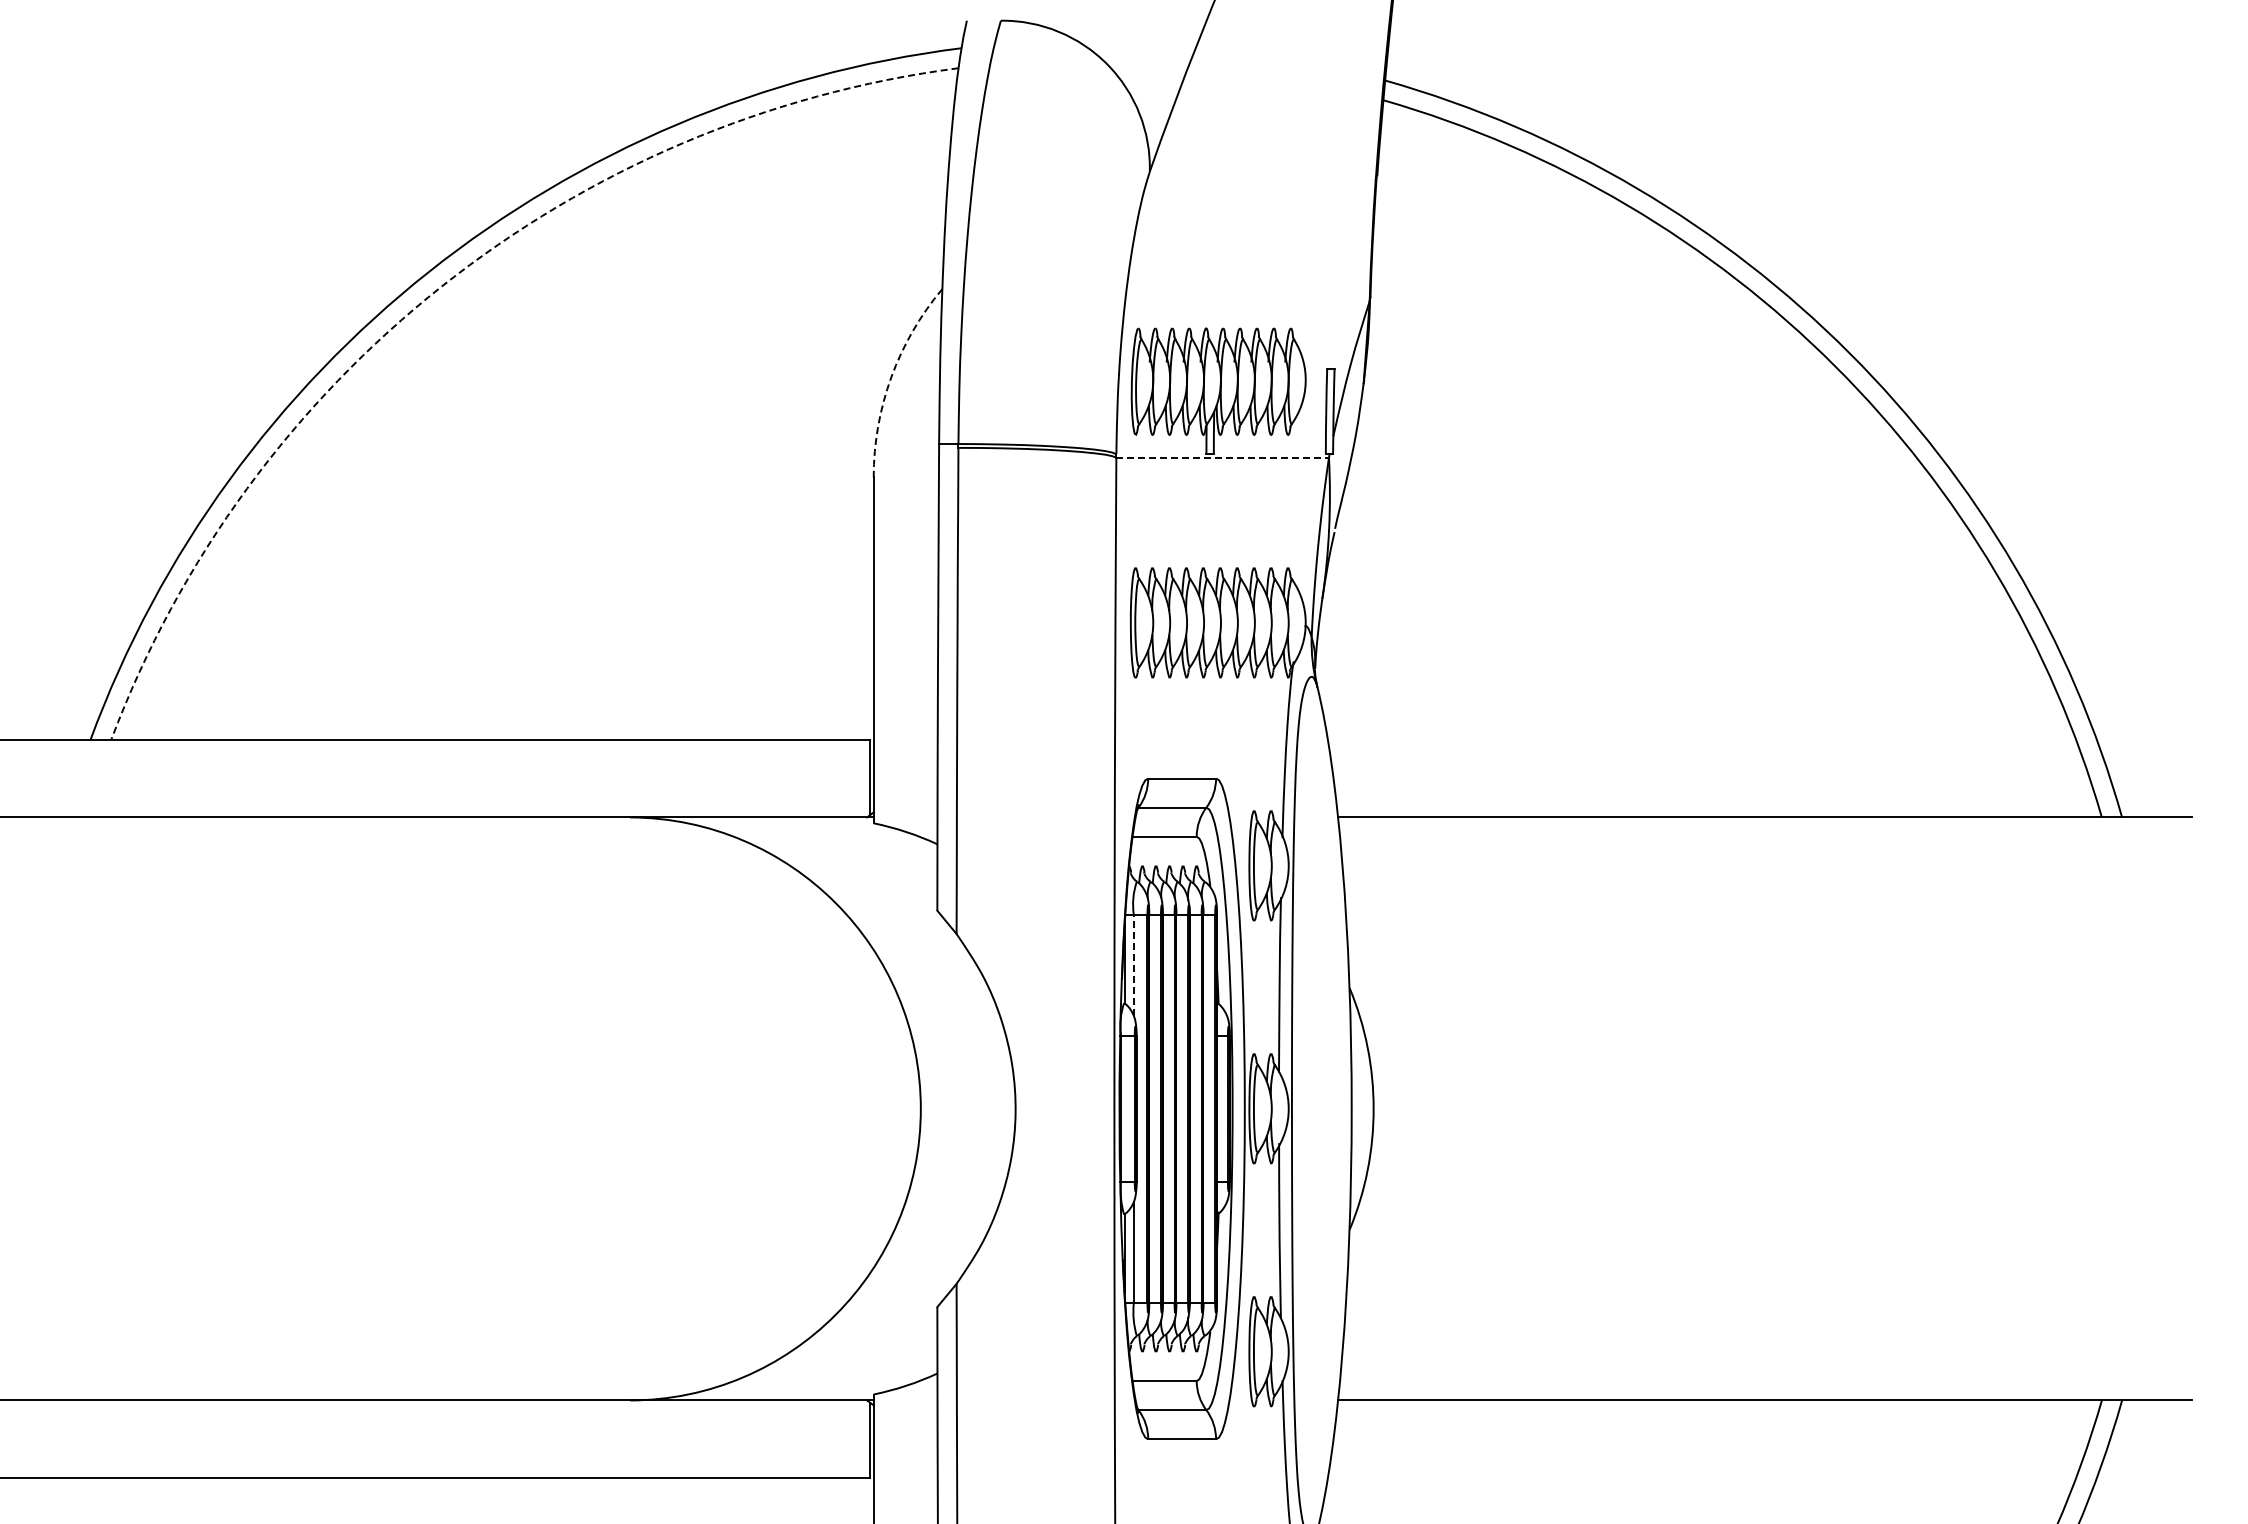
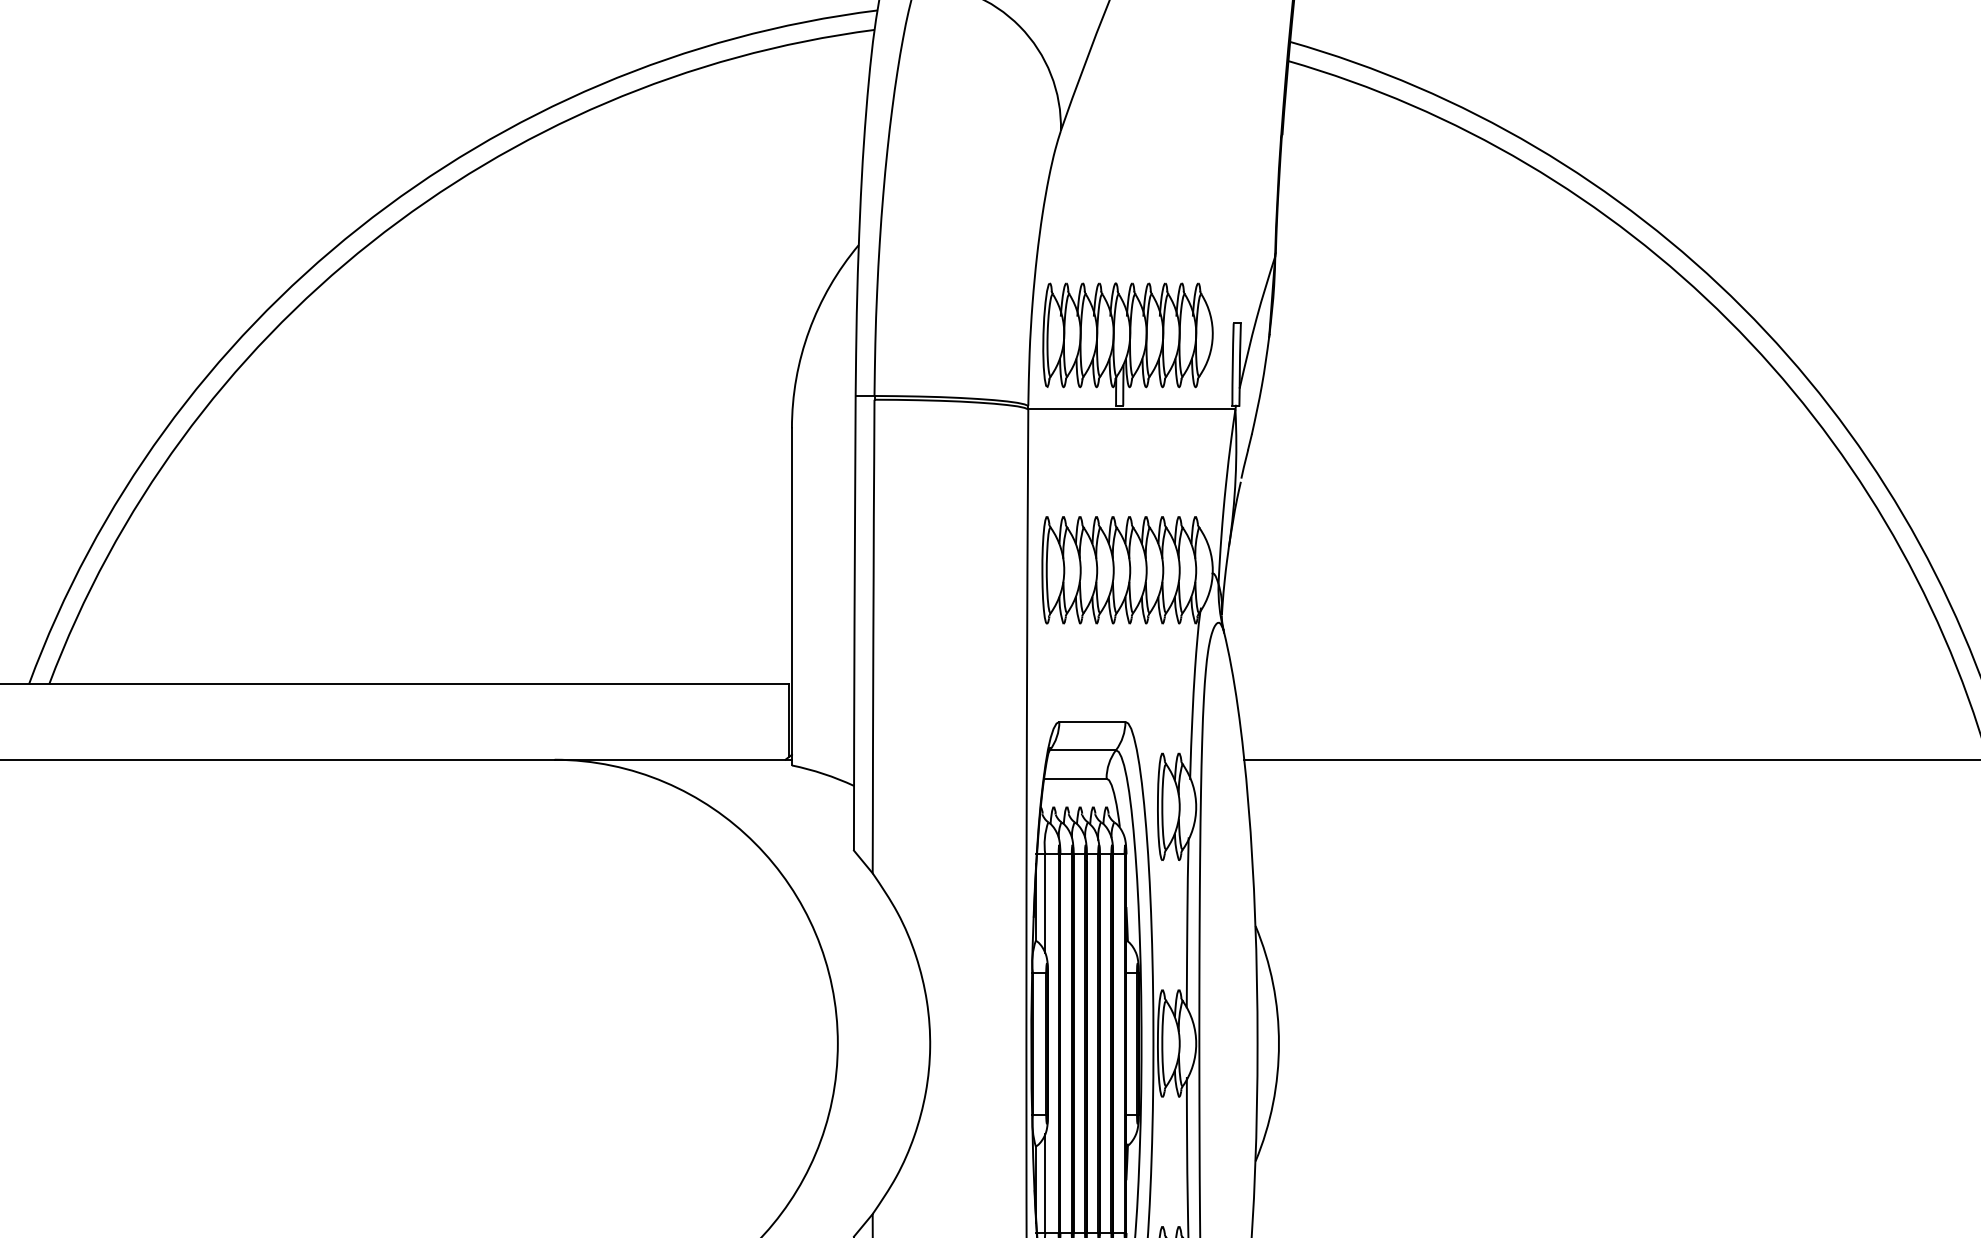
arc: (441, 286) -> (370, 242), dashed -> solid
arc: (891, 377) -> (809, 331), dashed -> solid
line: (1223, 457) -> (1132, 409), dashed -> solid
line: (1133, 965) -> (1045, 903), dashed -> solid

